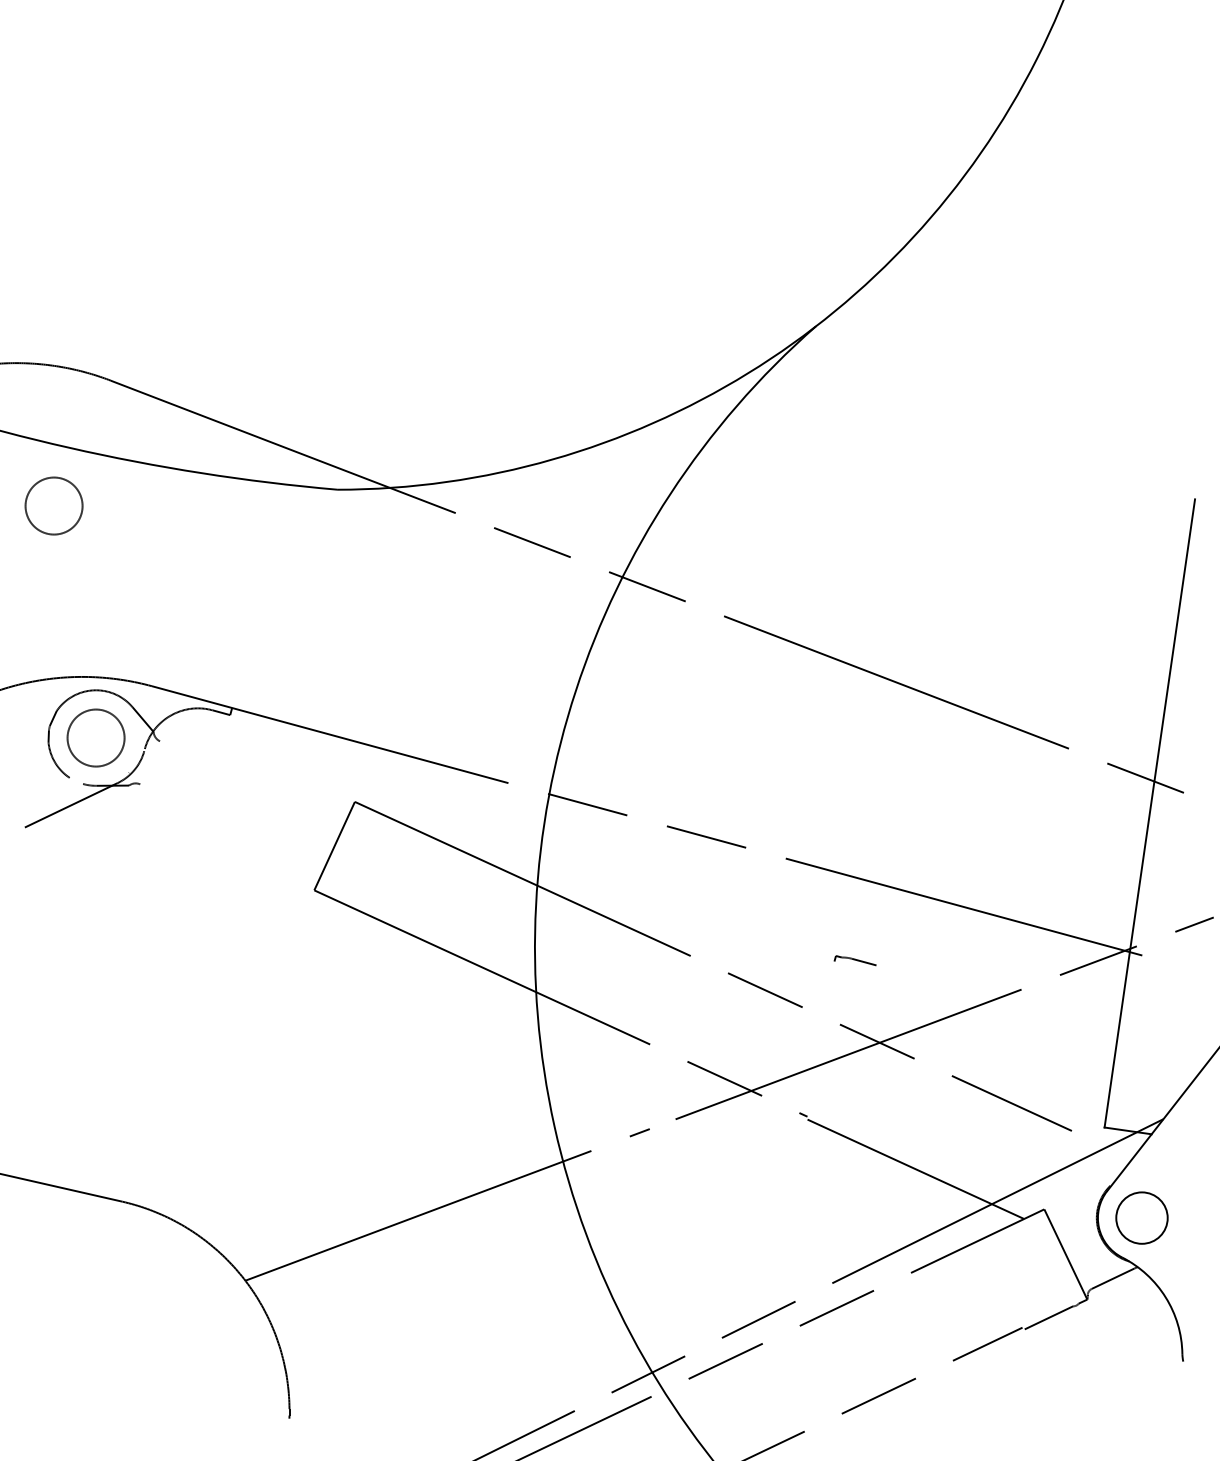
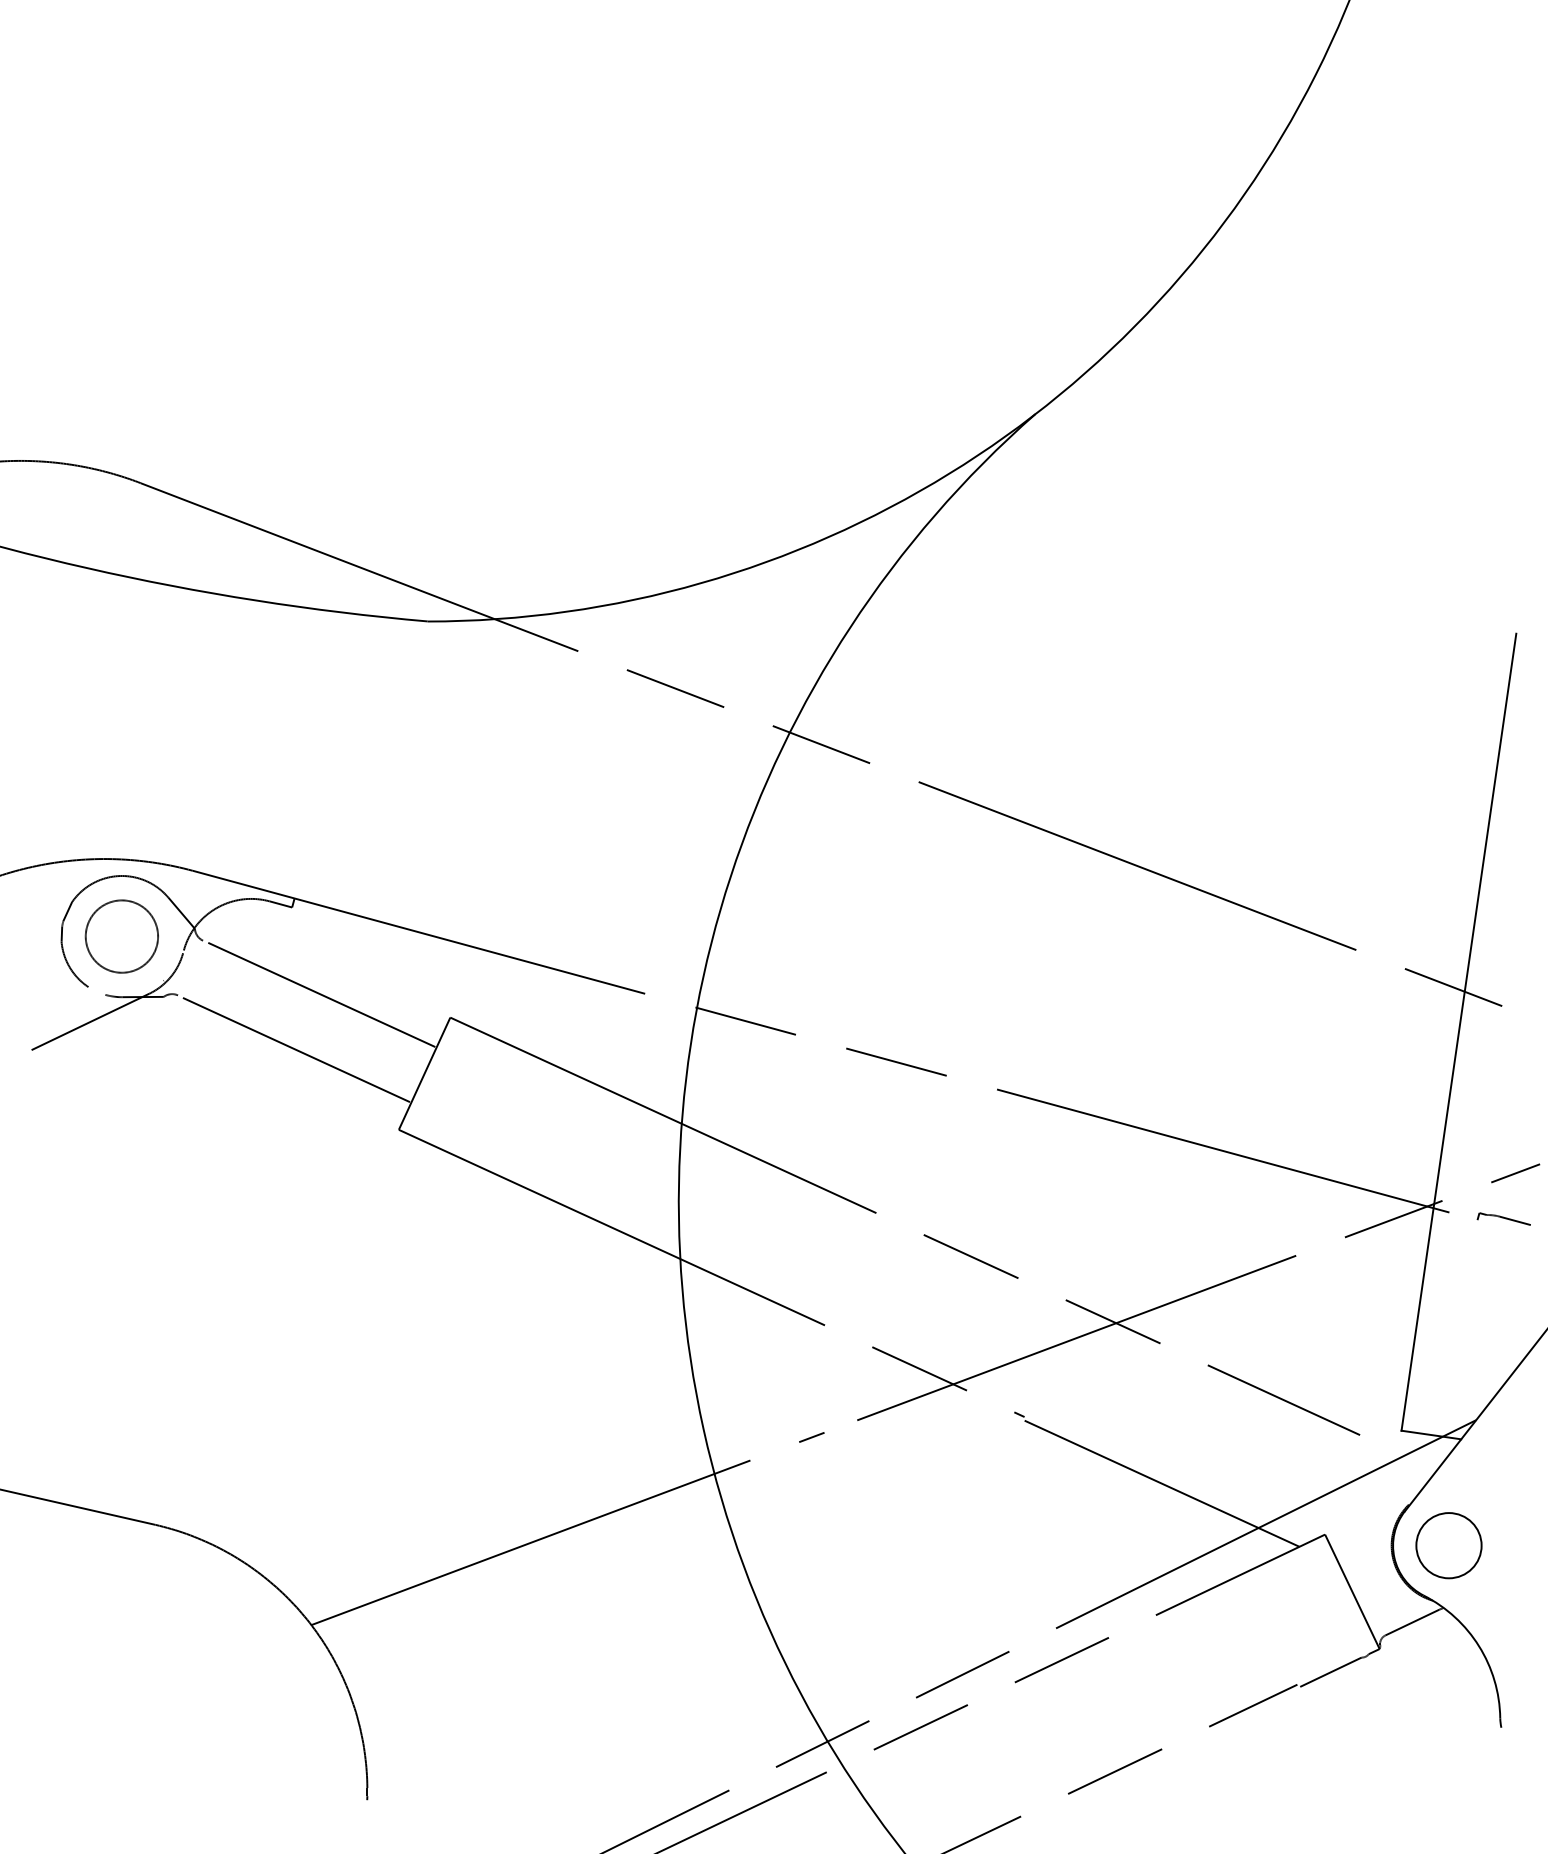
part: (53, 505) -> (67, 641), removed
line: (253, 783) -> (321, 994), added
line: (233, 827) -> (296, 1050), added
part: (854, 960) -> (1502, 1218), moved

